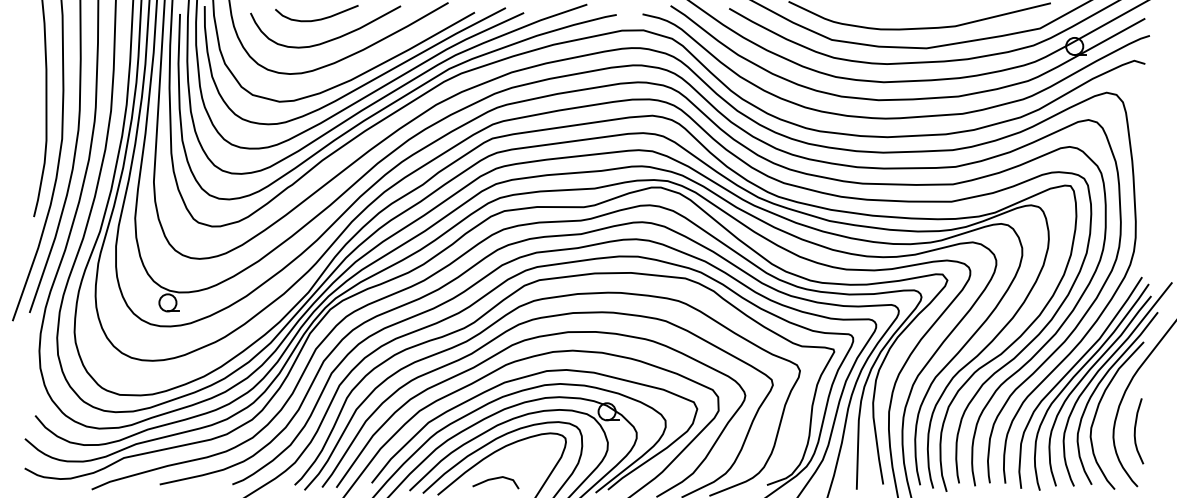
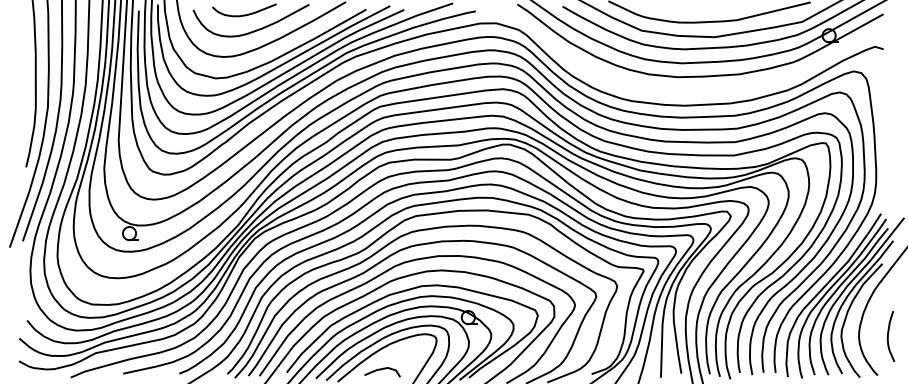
curve: (895, 117) -> (690, 90), removed
curve: (1135, 431) -> (888, 336), moved

